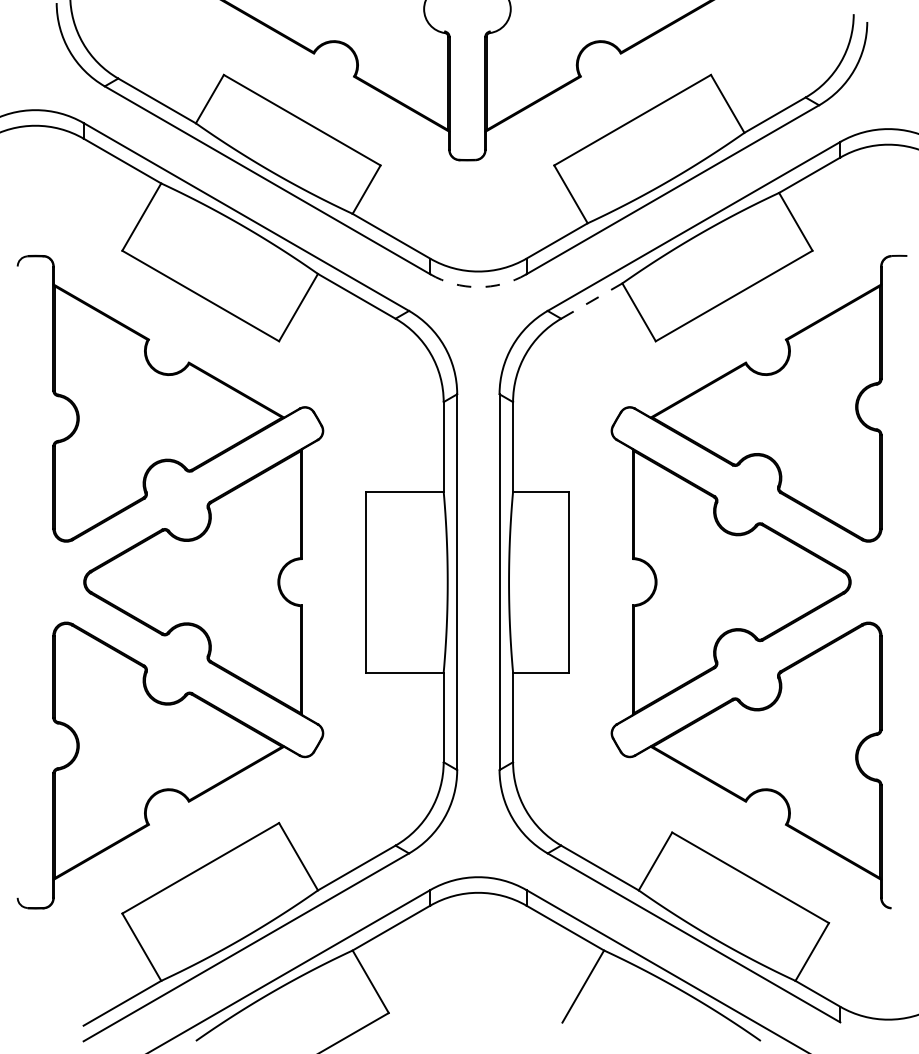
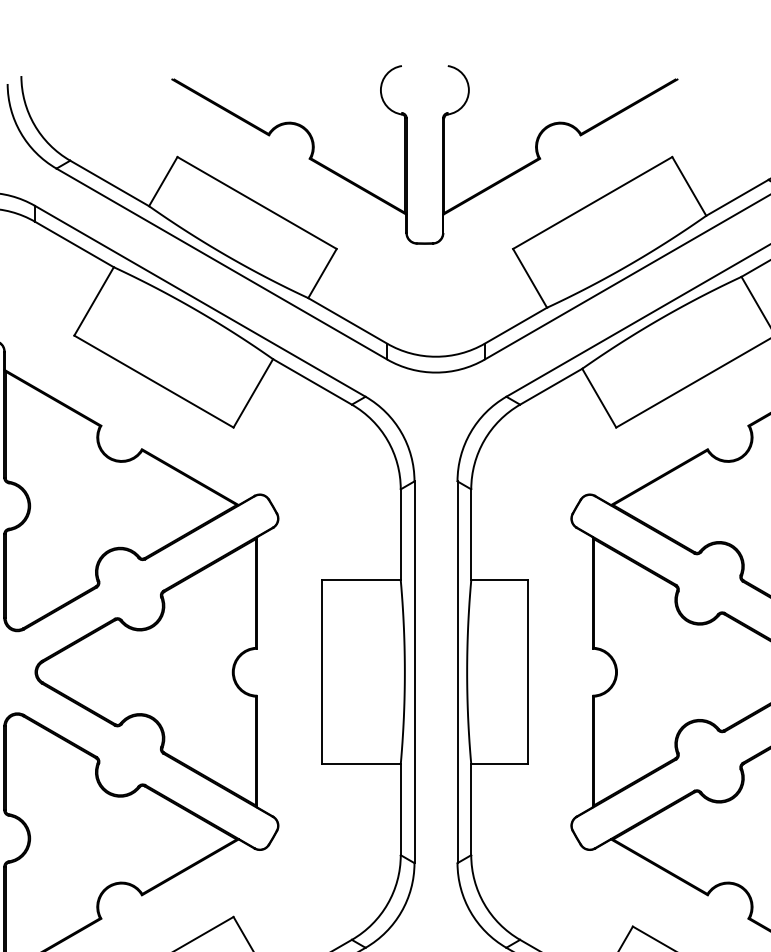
arc: (478, 287) -> (436, 372), dashed -> solid
line: (592, 300) -> (551, 386), dashed -> solid

